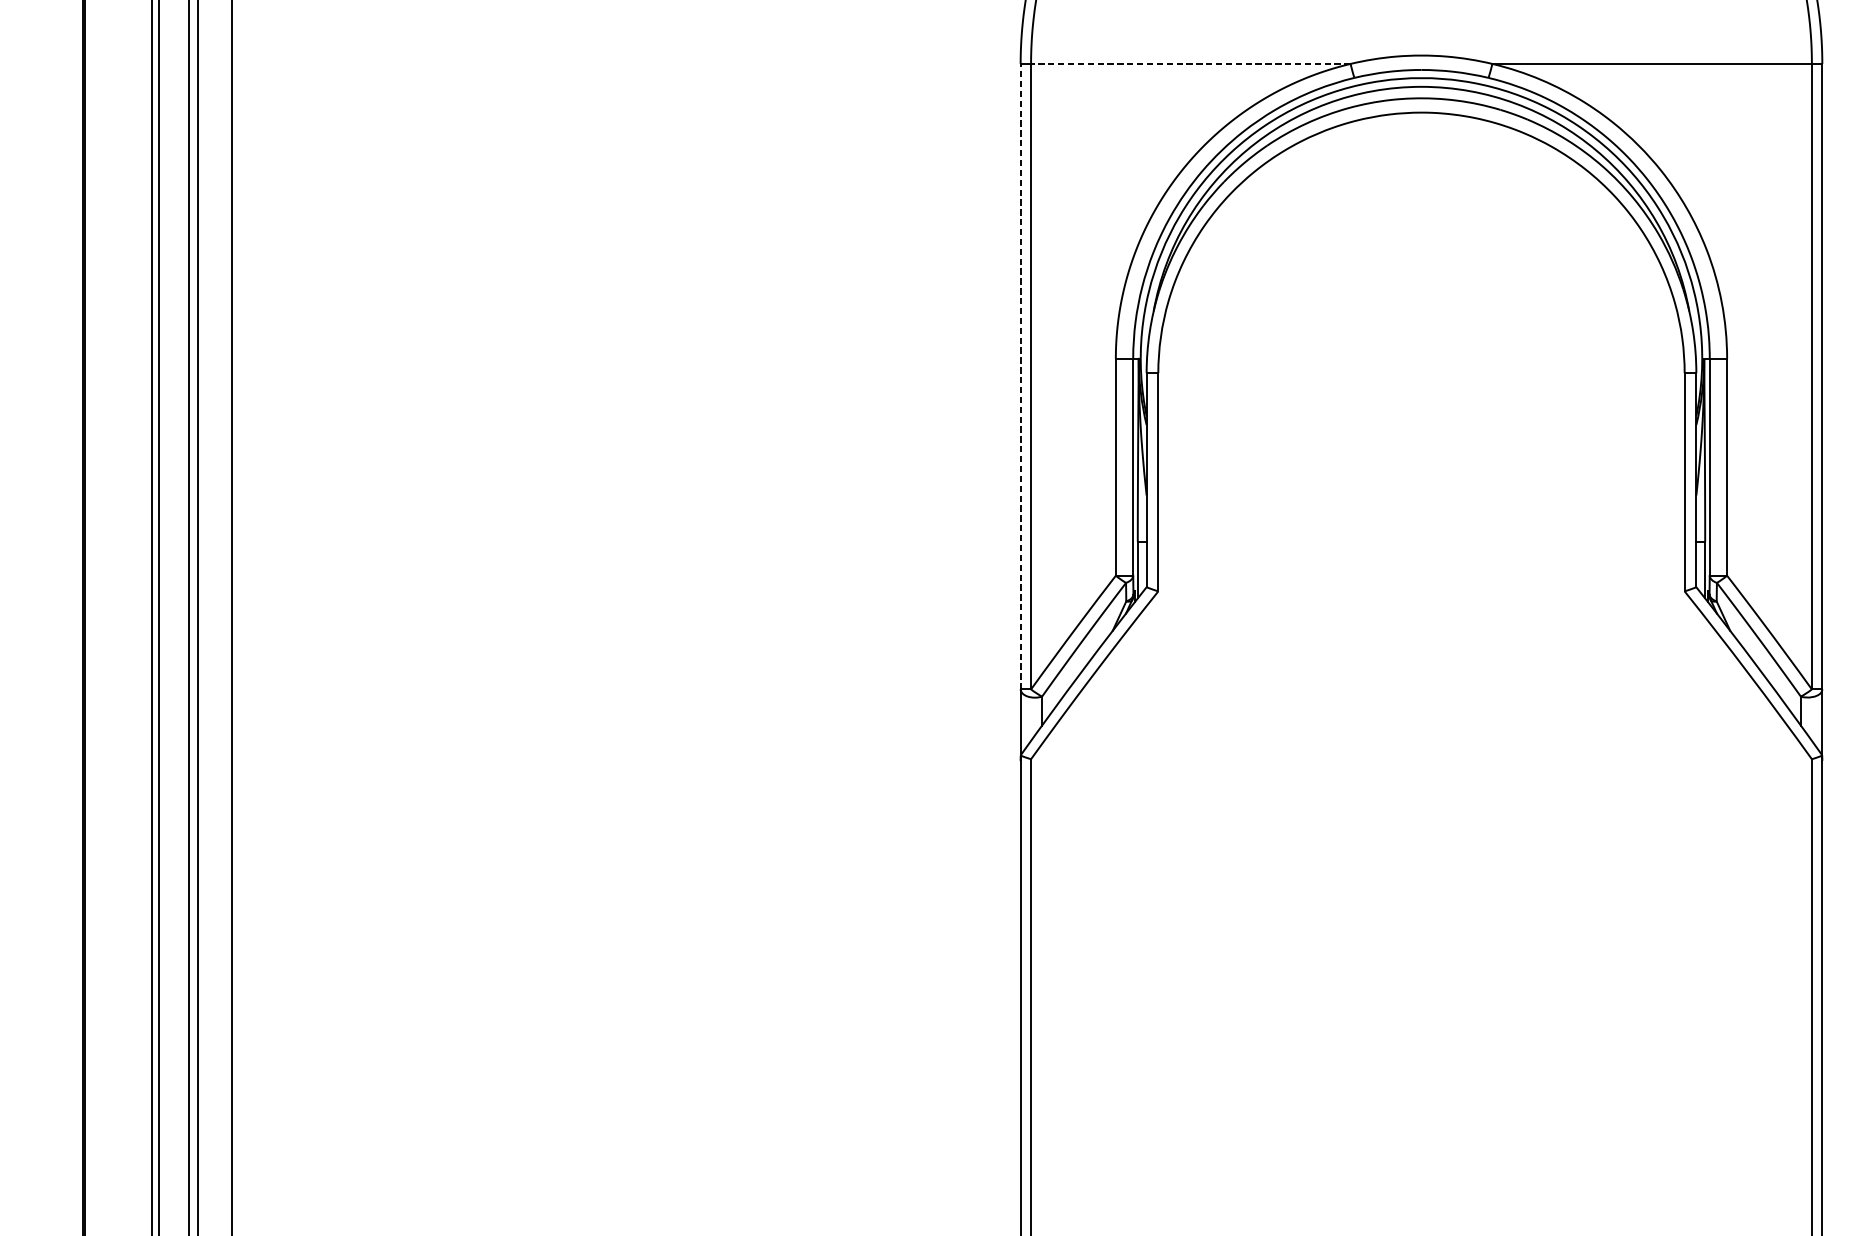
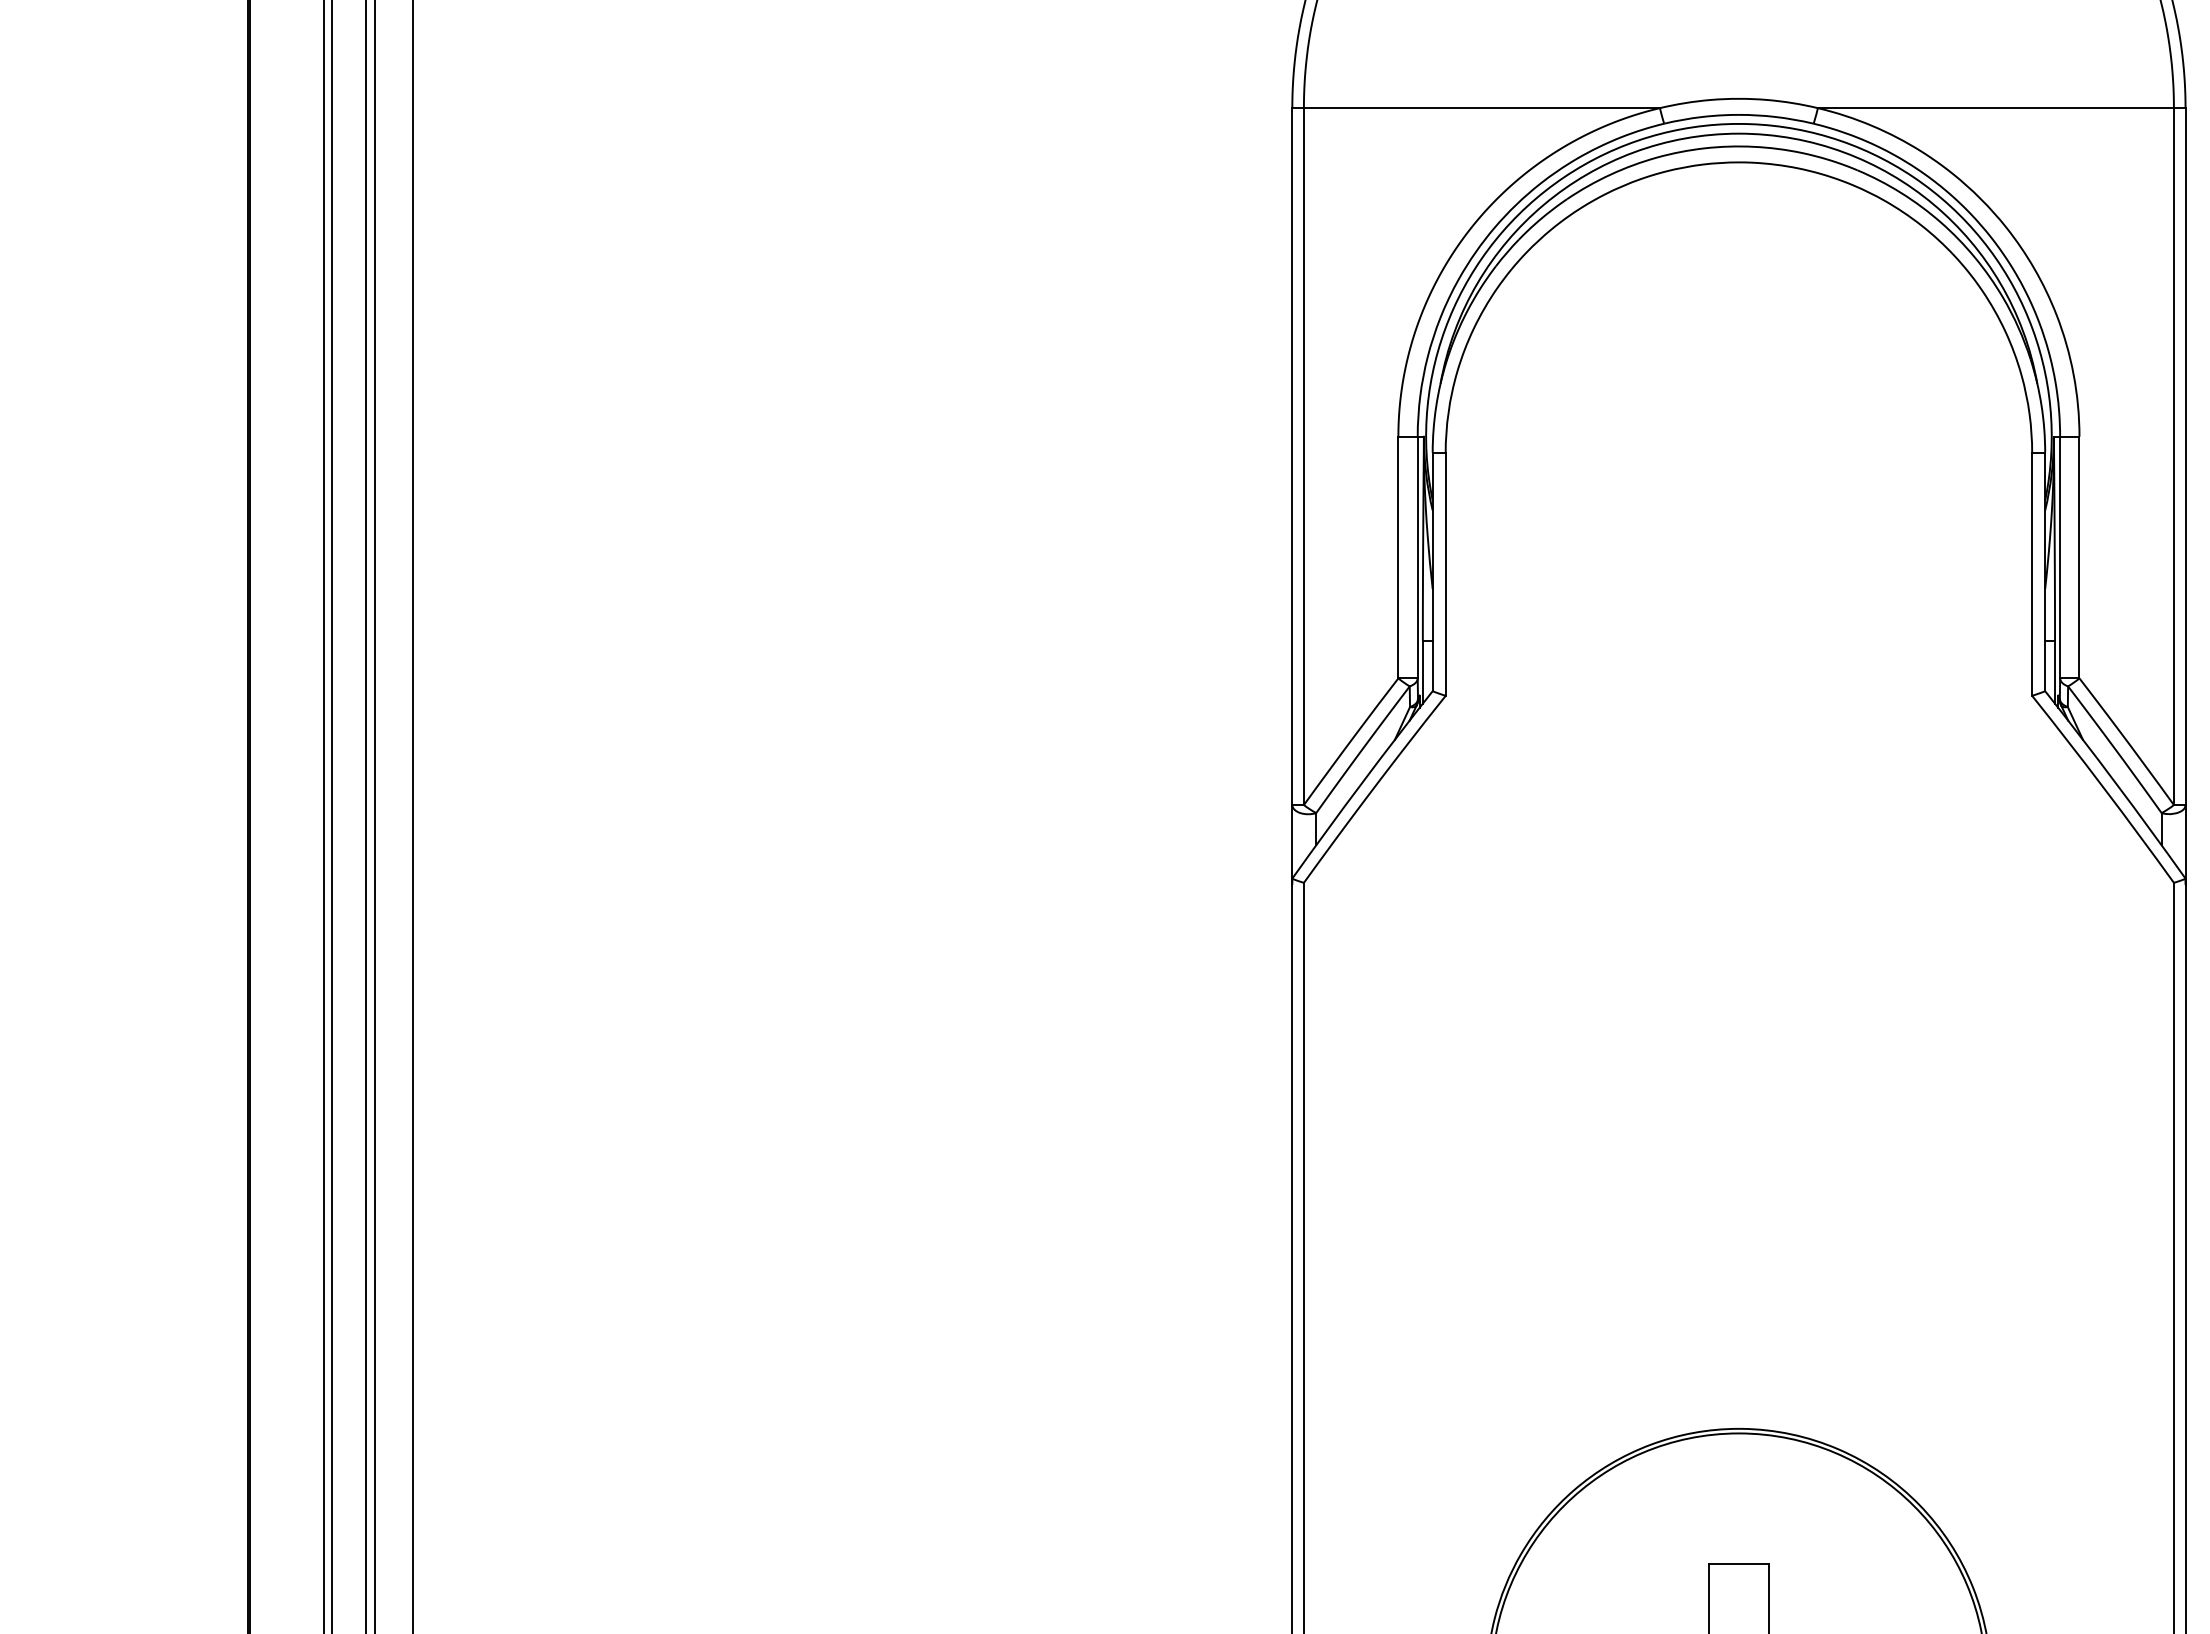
line: (1190, 64) -> (1481, 108), dashed -> solid
line: (1020, 376) -> (1292, 456), dashed -> solid

